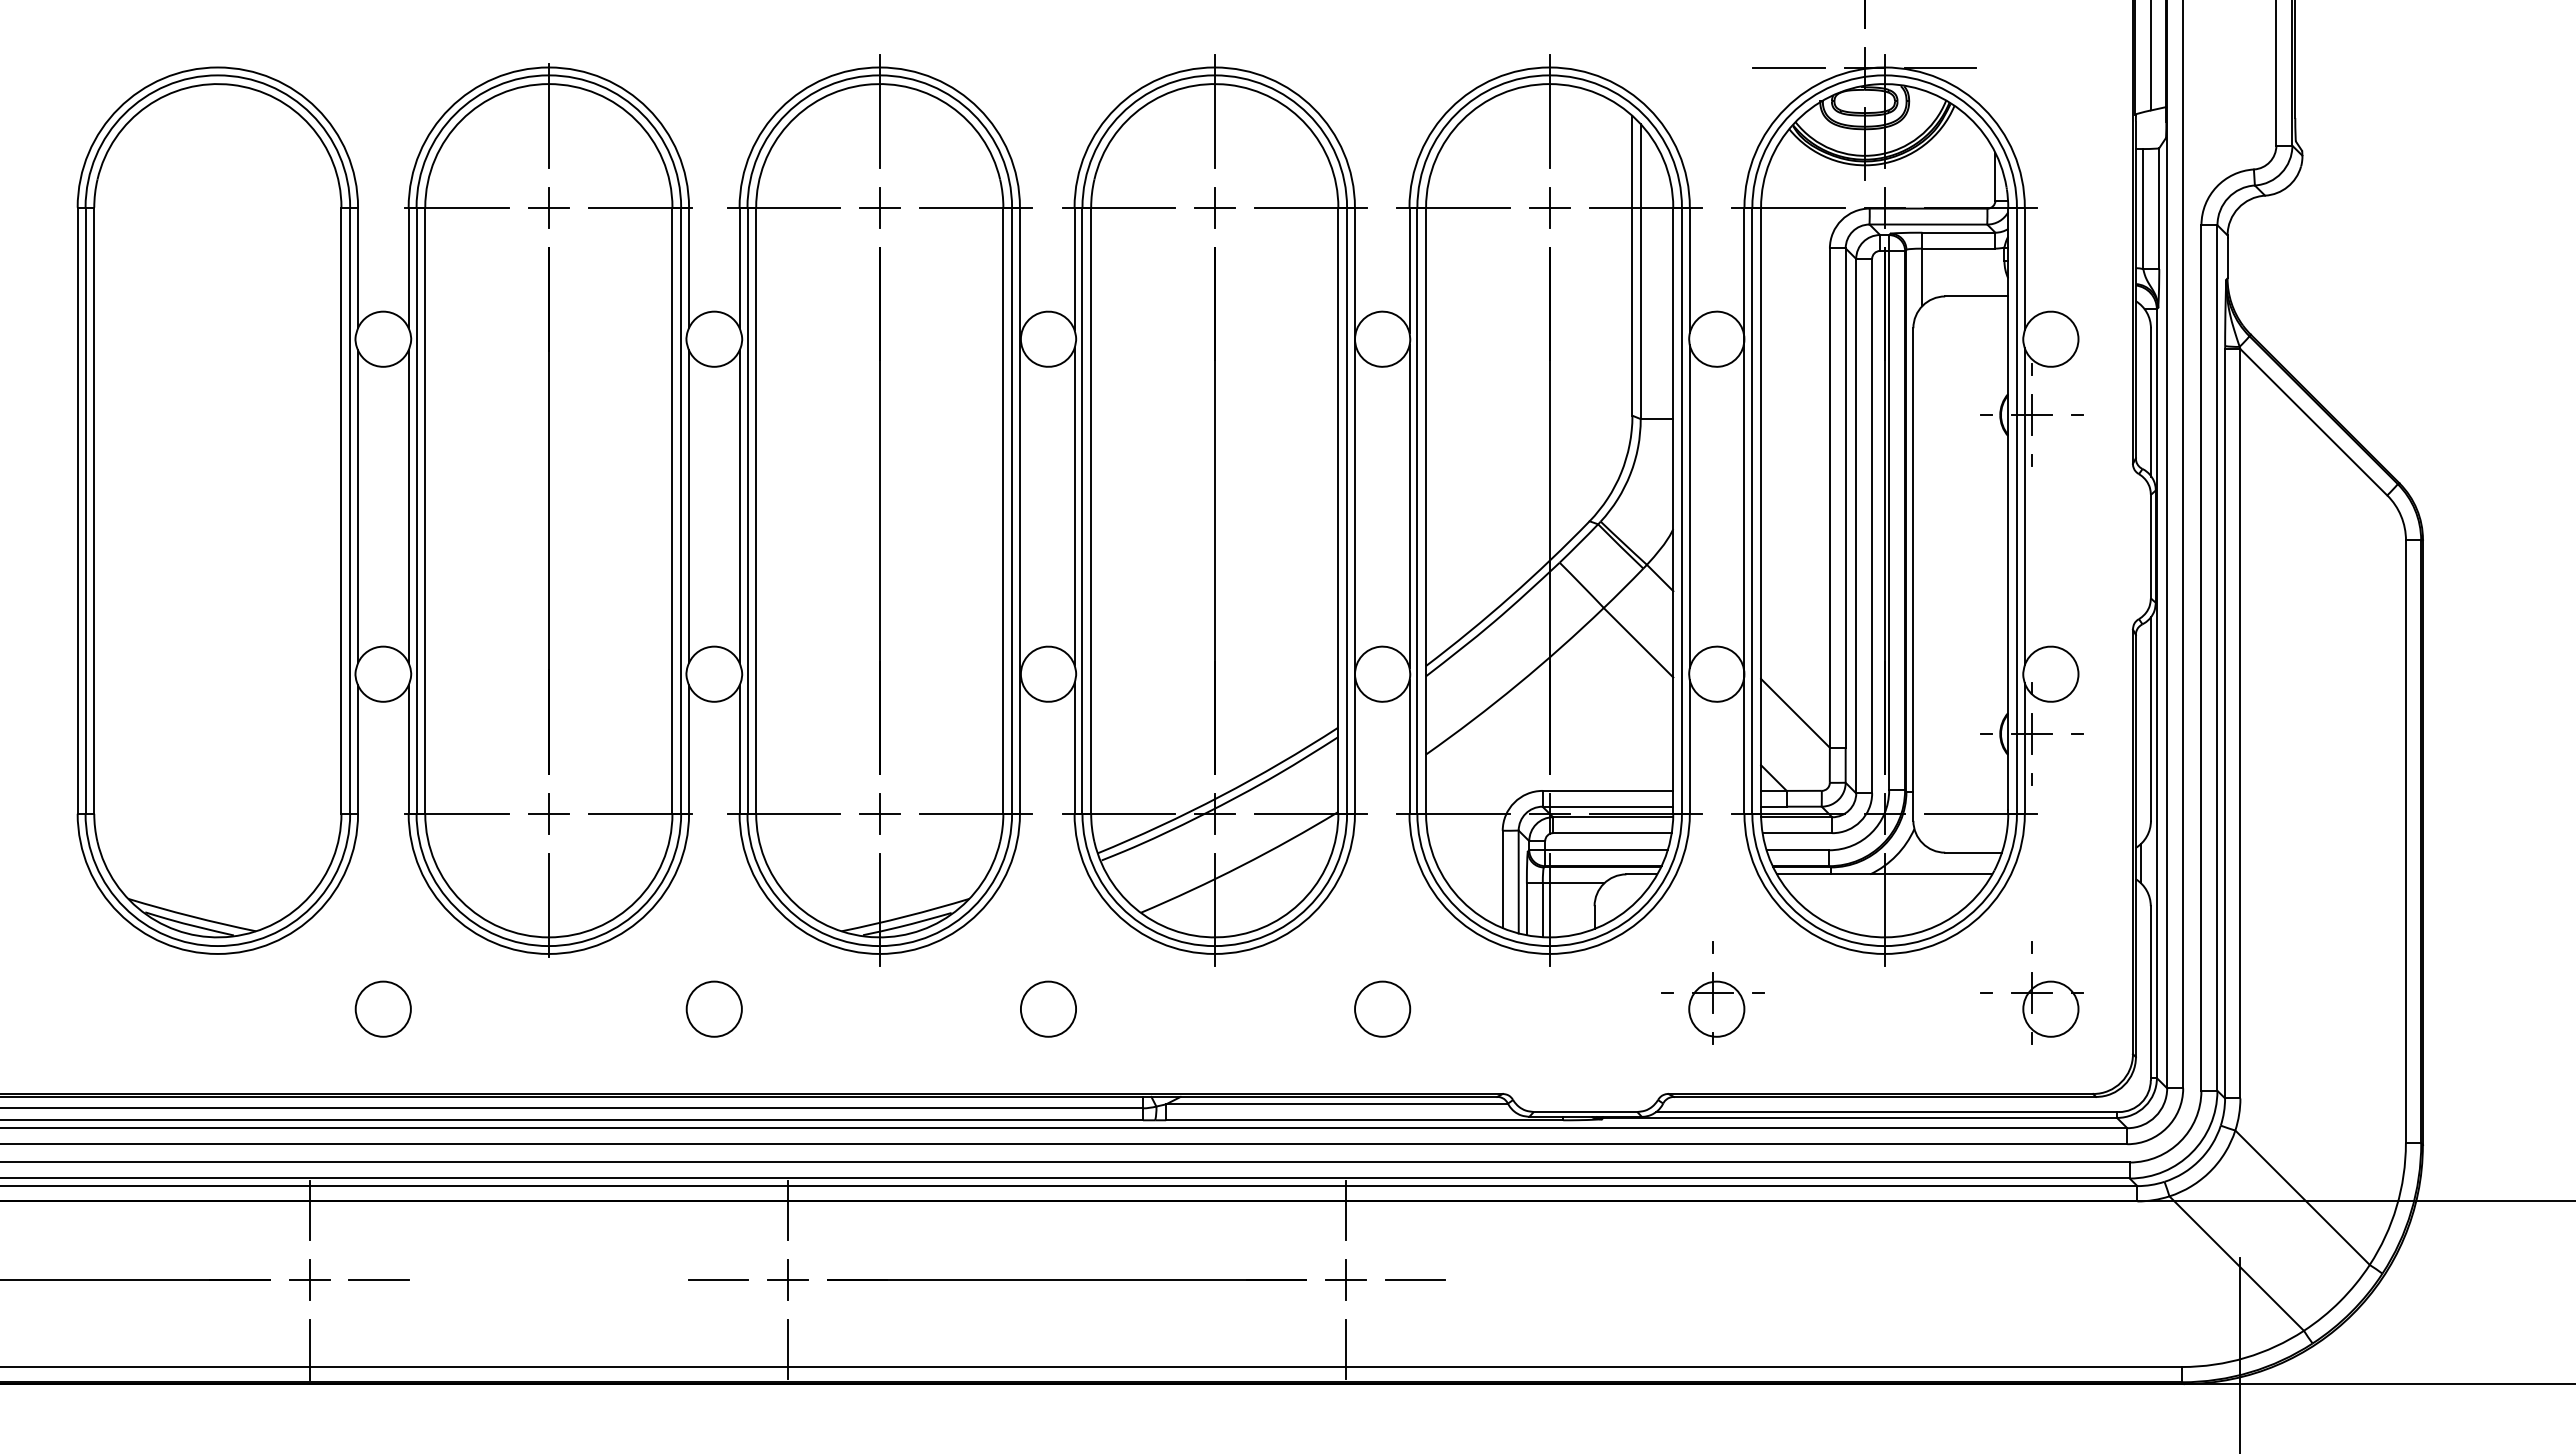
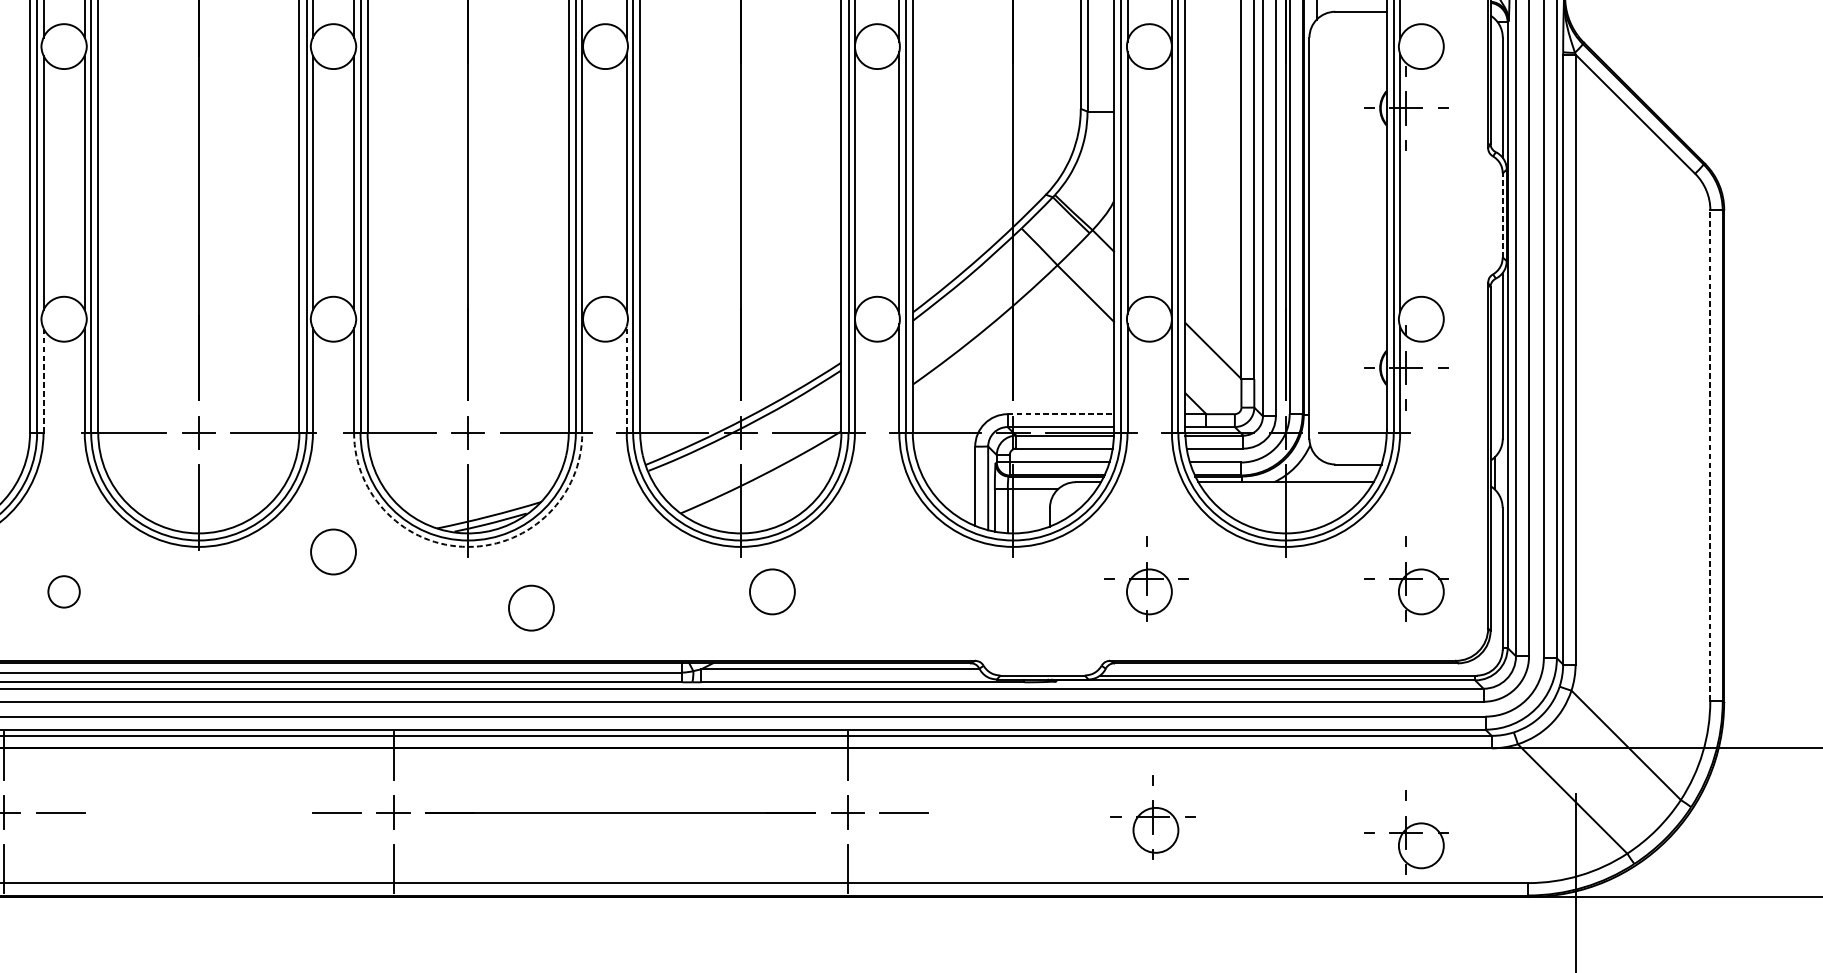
line: (2150, 546) -> (1502, 215), solid -> dashed
line: (1074, 747) -> (626, 378), solid -> dashed
line: (358, 749) -> (43, 380), solid -> dashed
line: (1608, 790) -> (1061, 413), solid -> dashed
line: (2405, 841) -> (1709, 455), solid -> dashed
arc: (879, 953) -> (467, 546), solid -> dashed
circle: (382, 1008) -> (63, 591), size x0.7
circle: (713, 1008) -> (332, 551), moved
circle: (1048, 1008) -> (531, 607), moved
circle: (1382, 1008) -> (772, 591), moved
part: (1720, 1285) -> (1152, 816), added
part: (2031, 1304) -> (1405, 832), added

